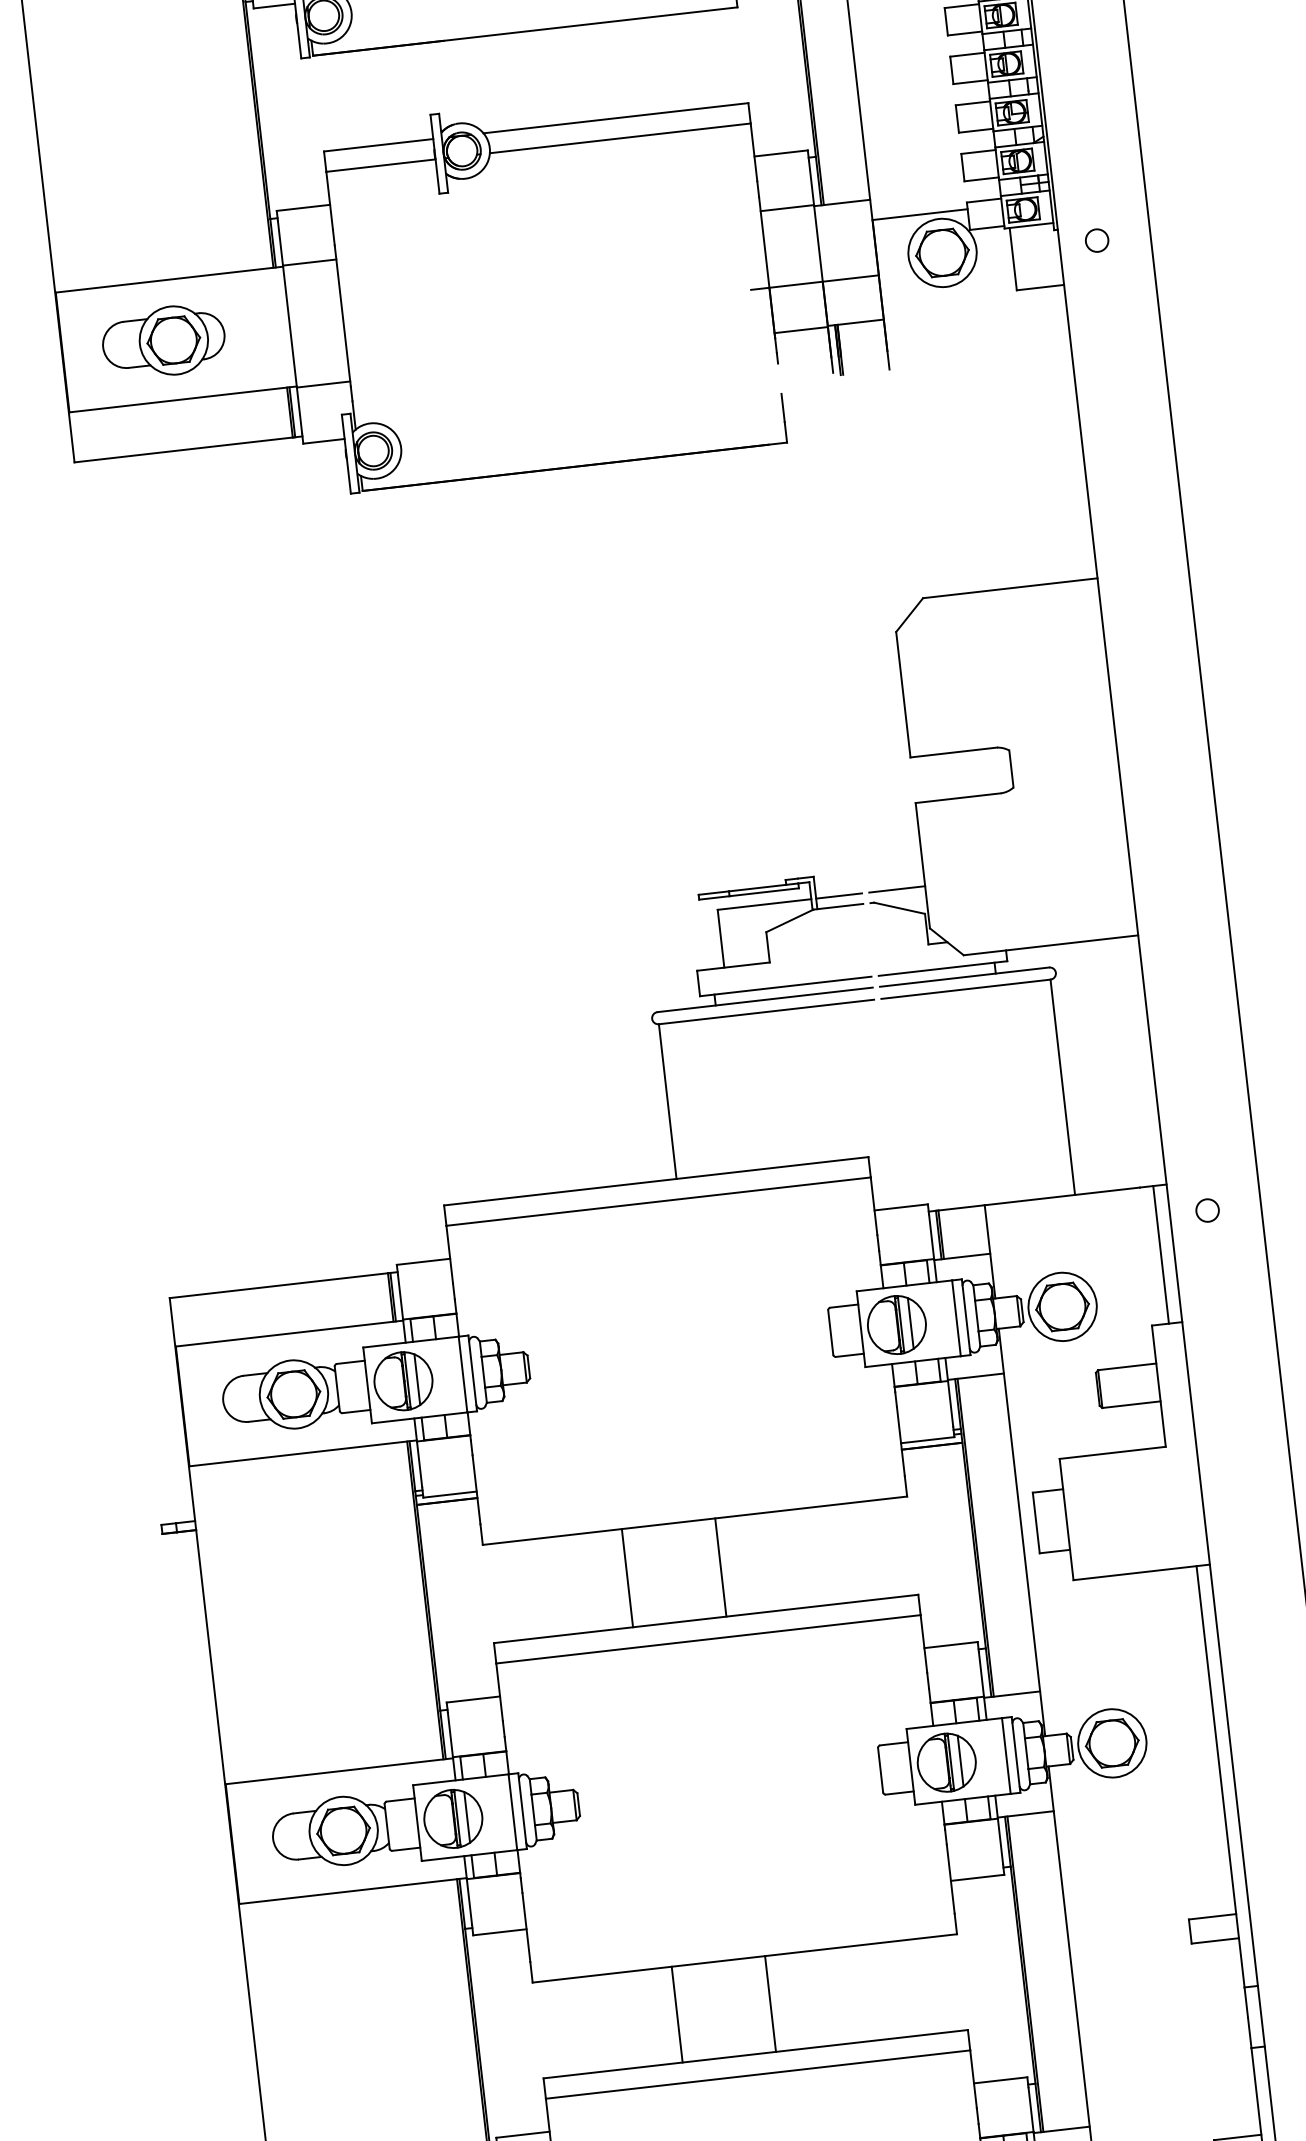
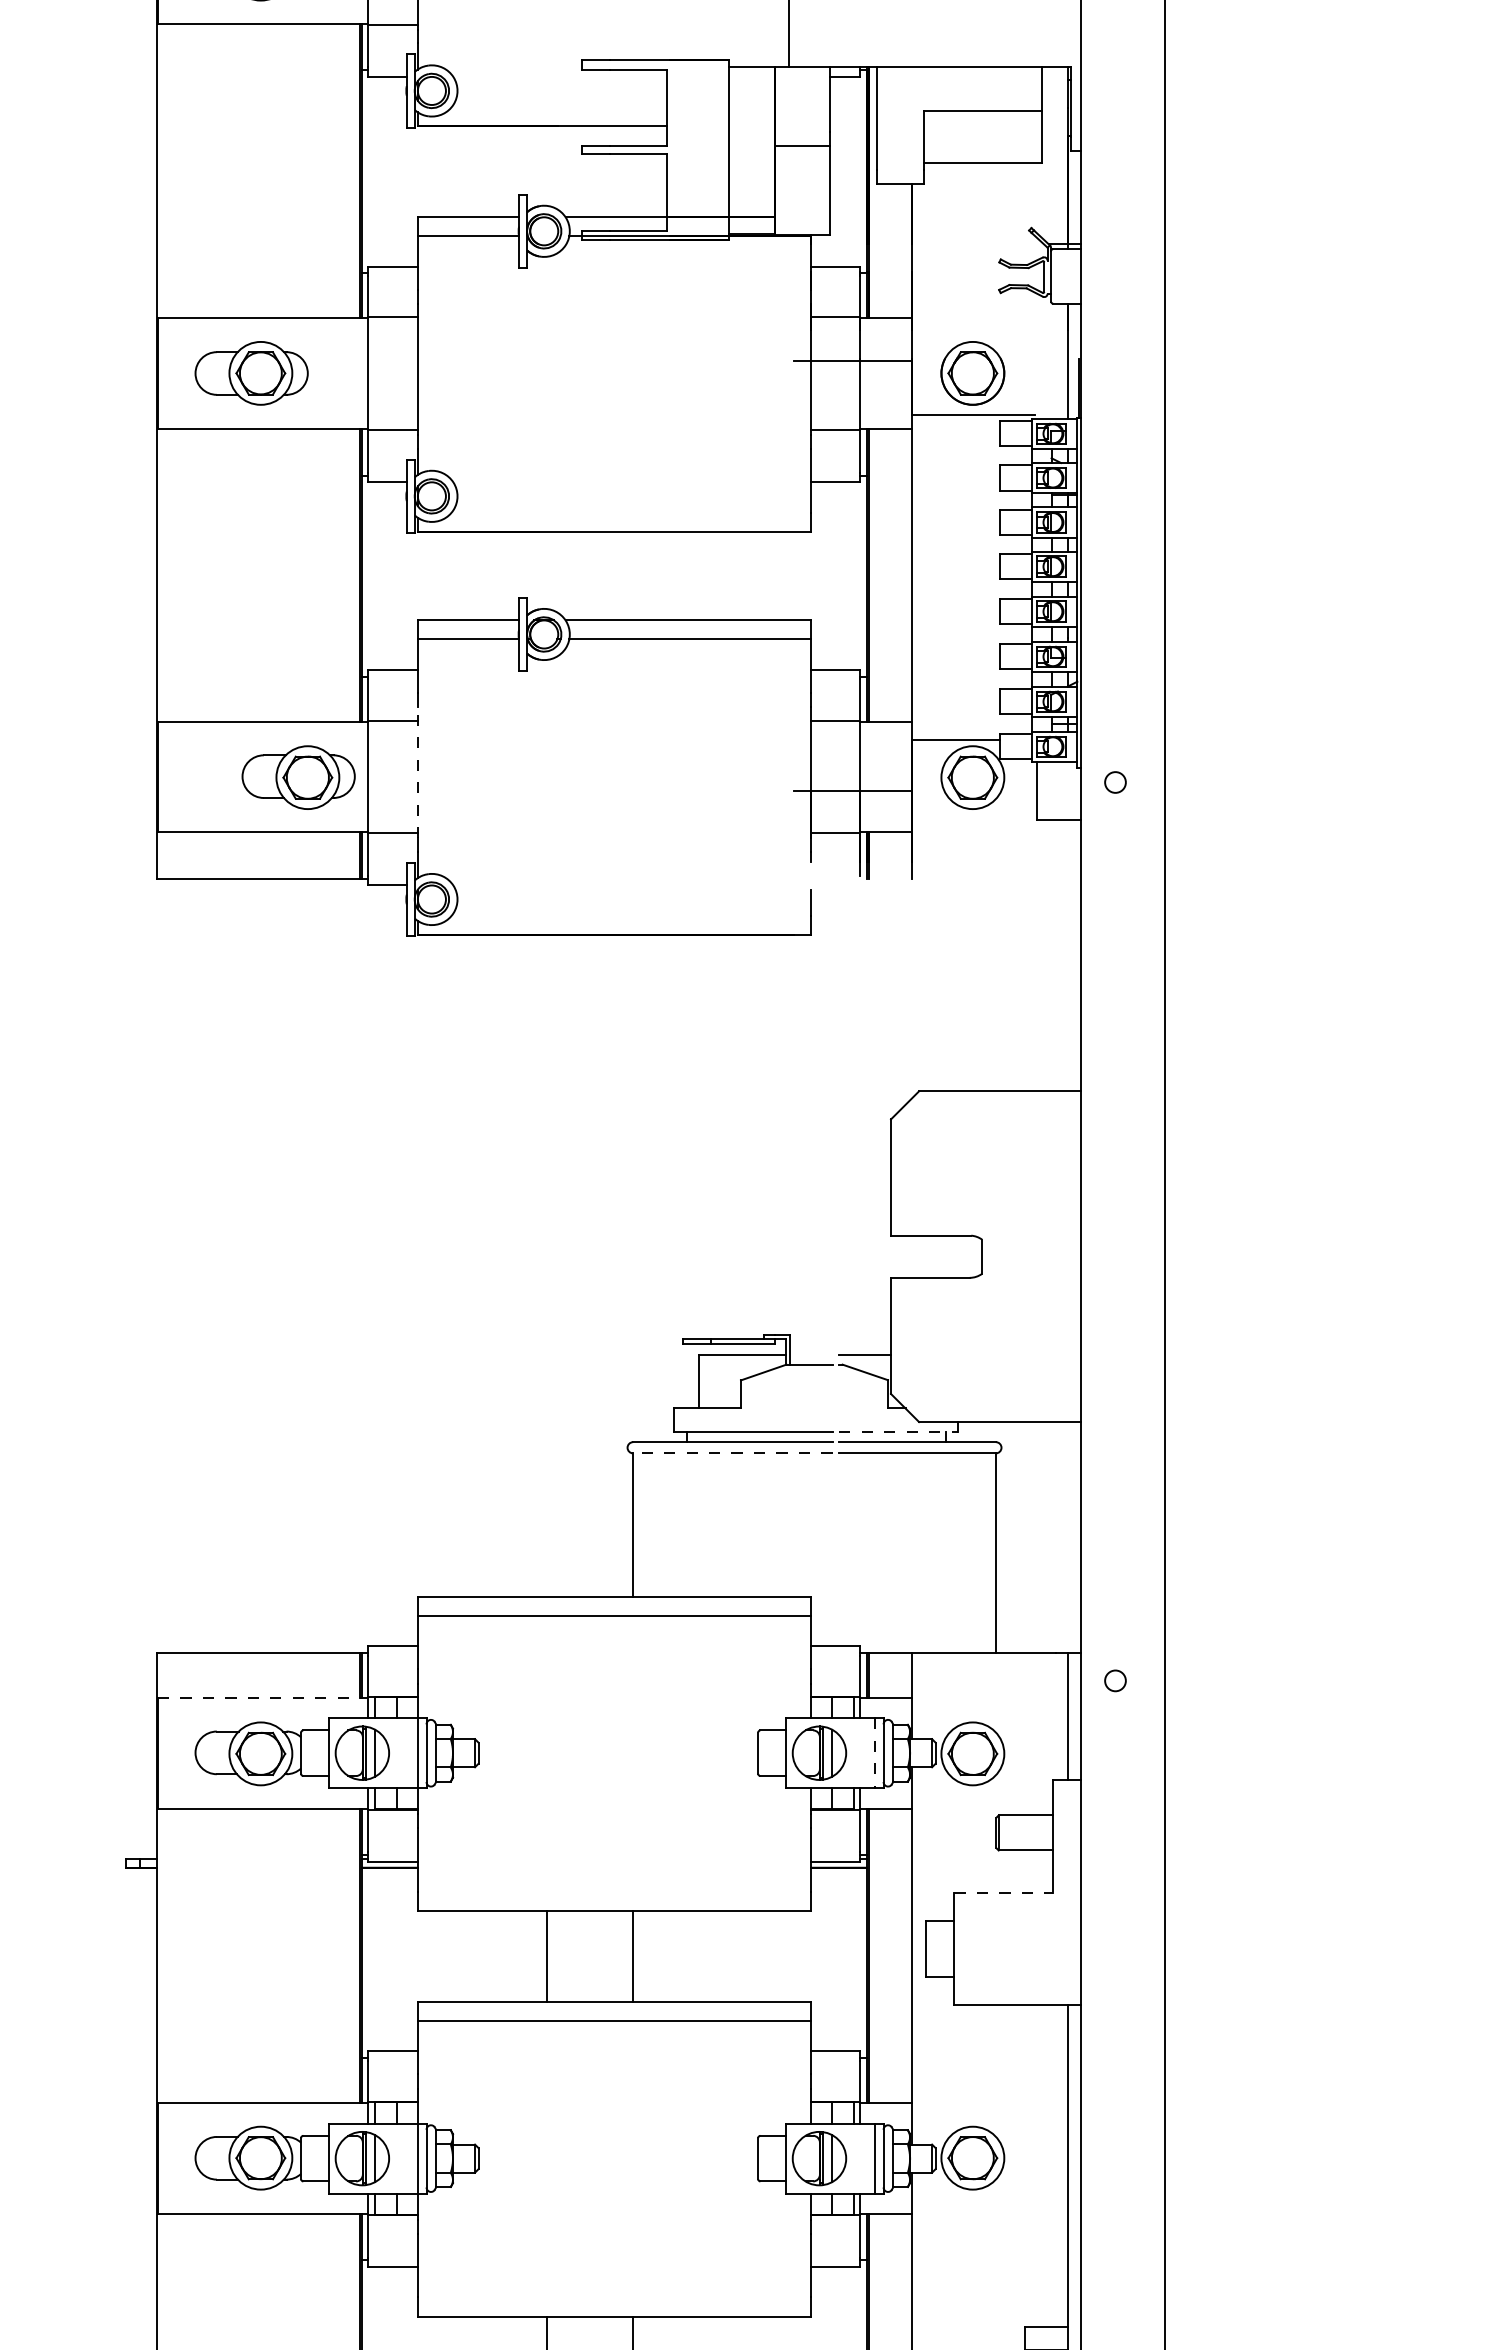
line: (342, 315) -> (417, 772), solid -> dashed
part: (163, 341) -> (298, 777), moved
line: (839, 895) -> (811, 1354), removed
line: (942, 969) -> (898, 1432), solid -> dashed
line: (766, 1012) -> (732, 1453), solid -> dashed
line: (956, 1318) -> (874, 1753), solid -> dashed
line: (289, 1333) -> (263, 1697), solid -> dashed
line: (1112, 1452) -> (1003, 1892), solid -> dashed

